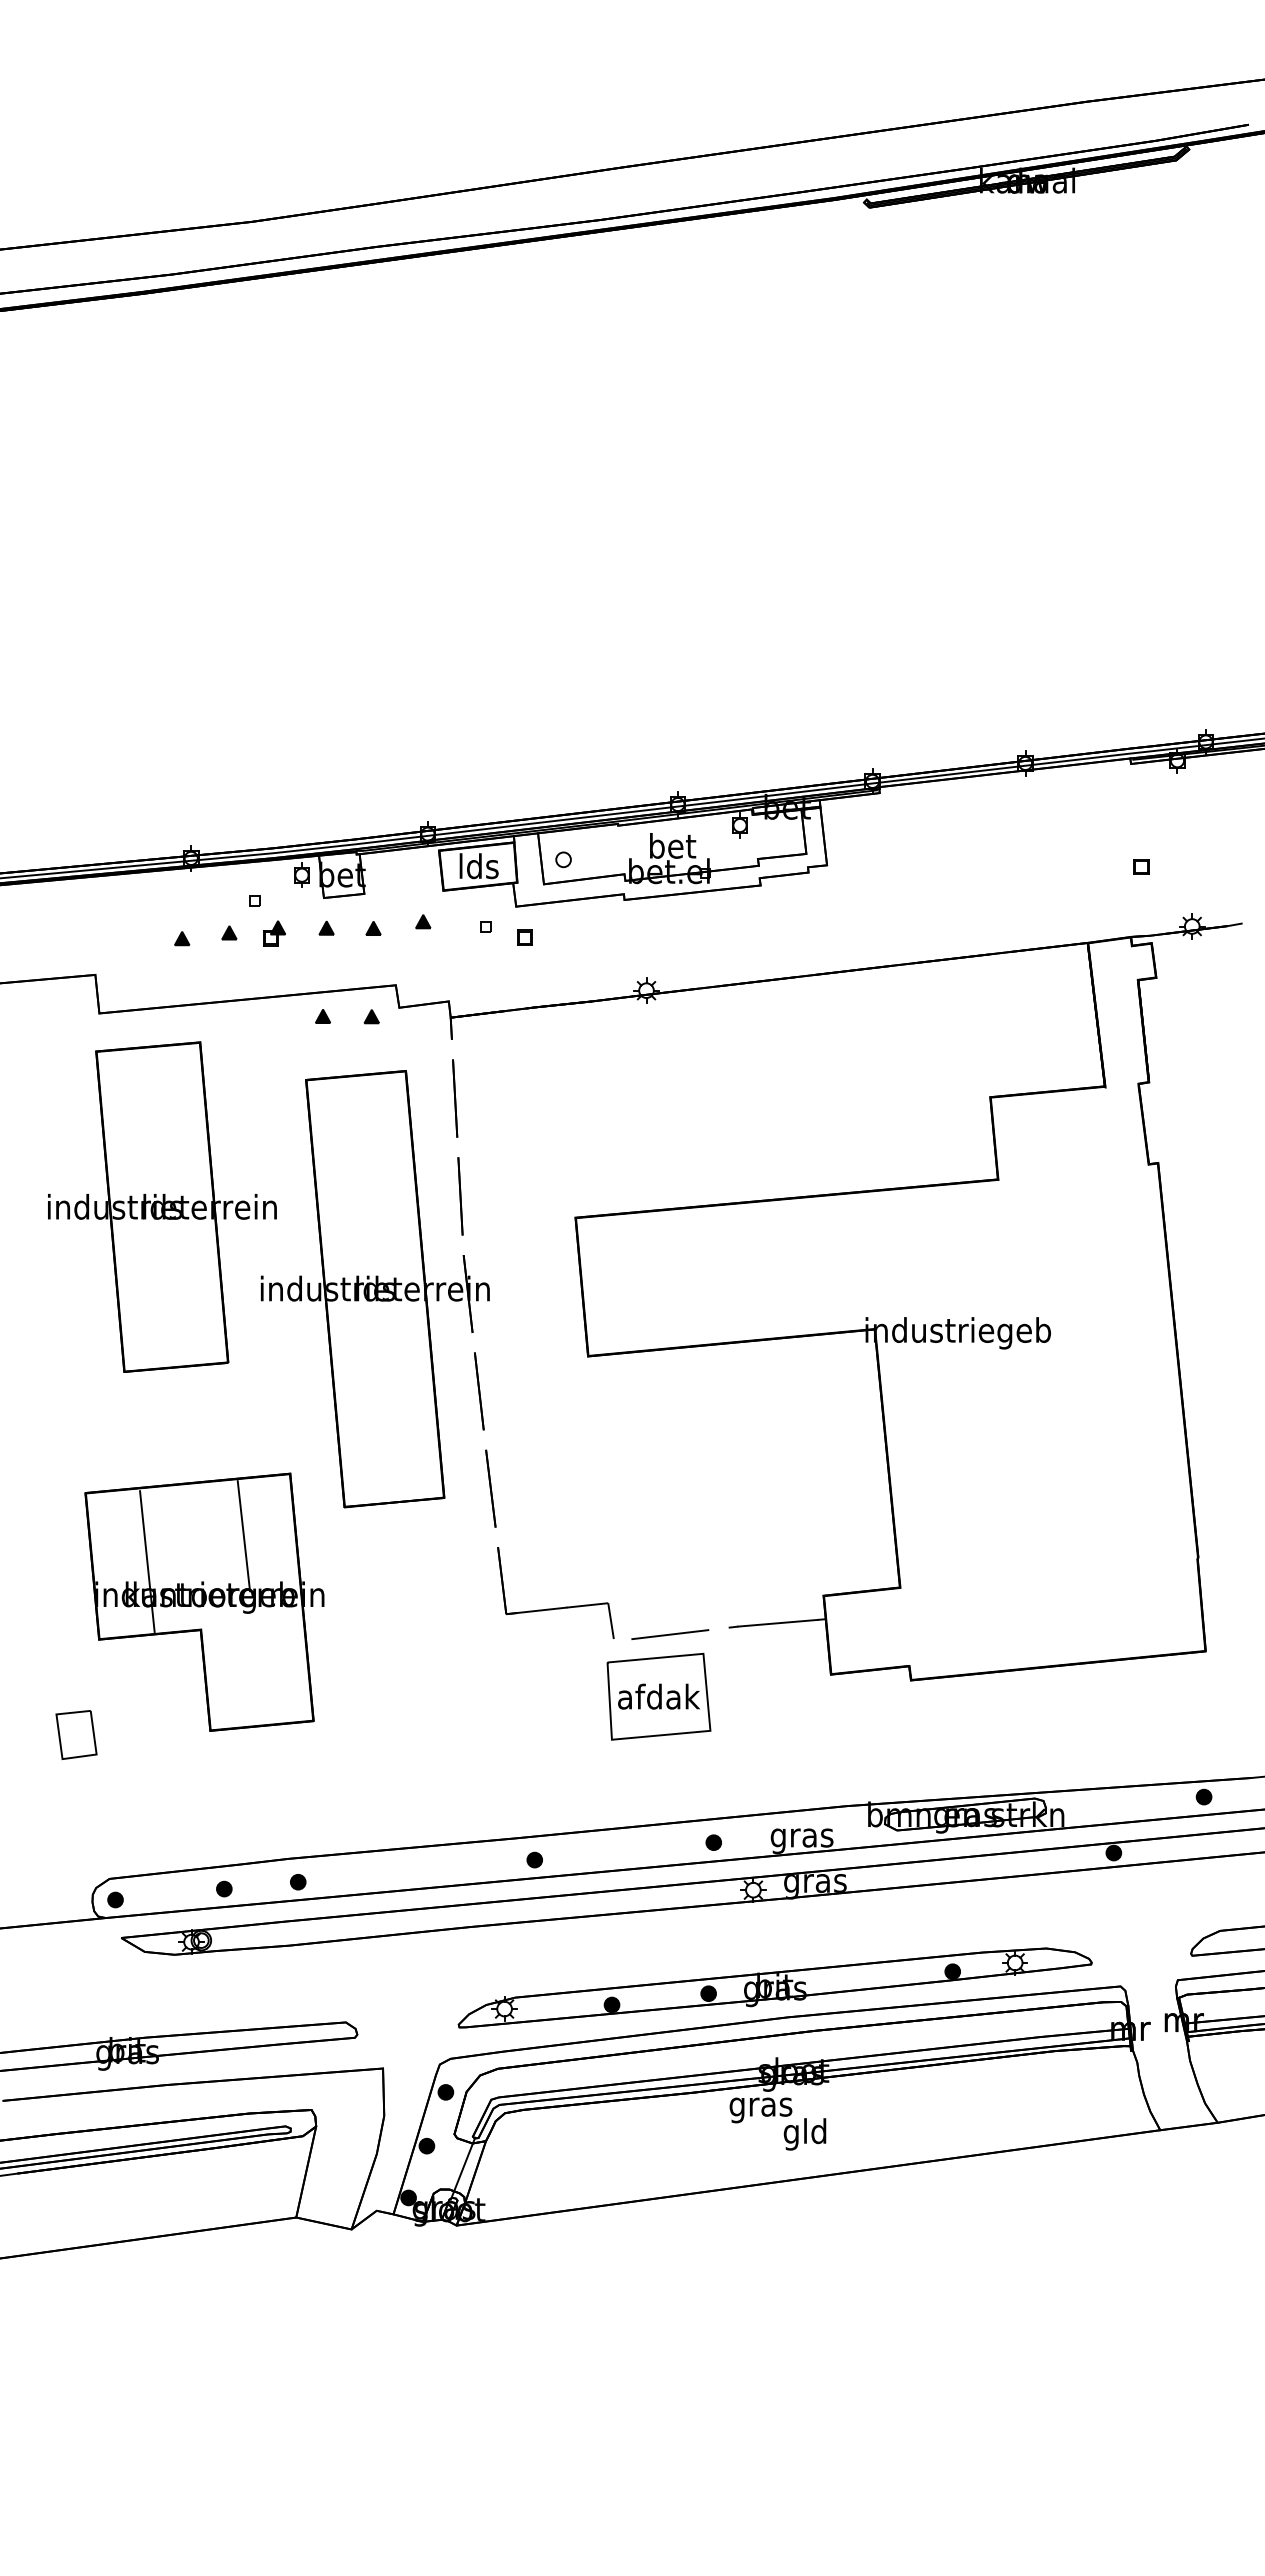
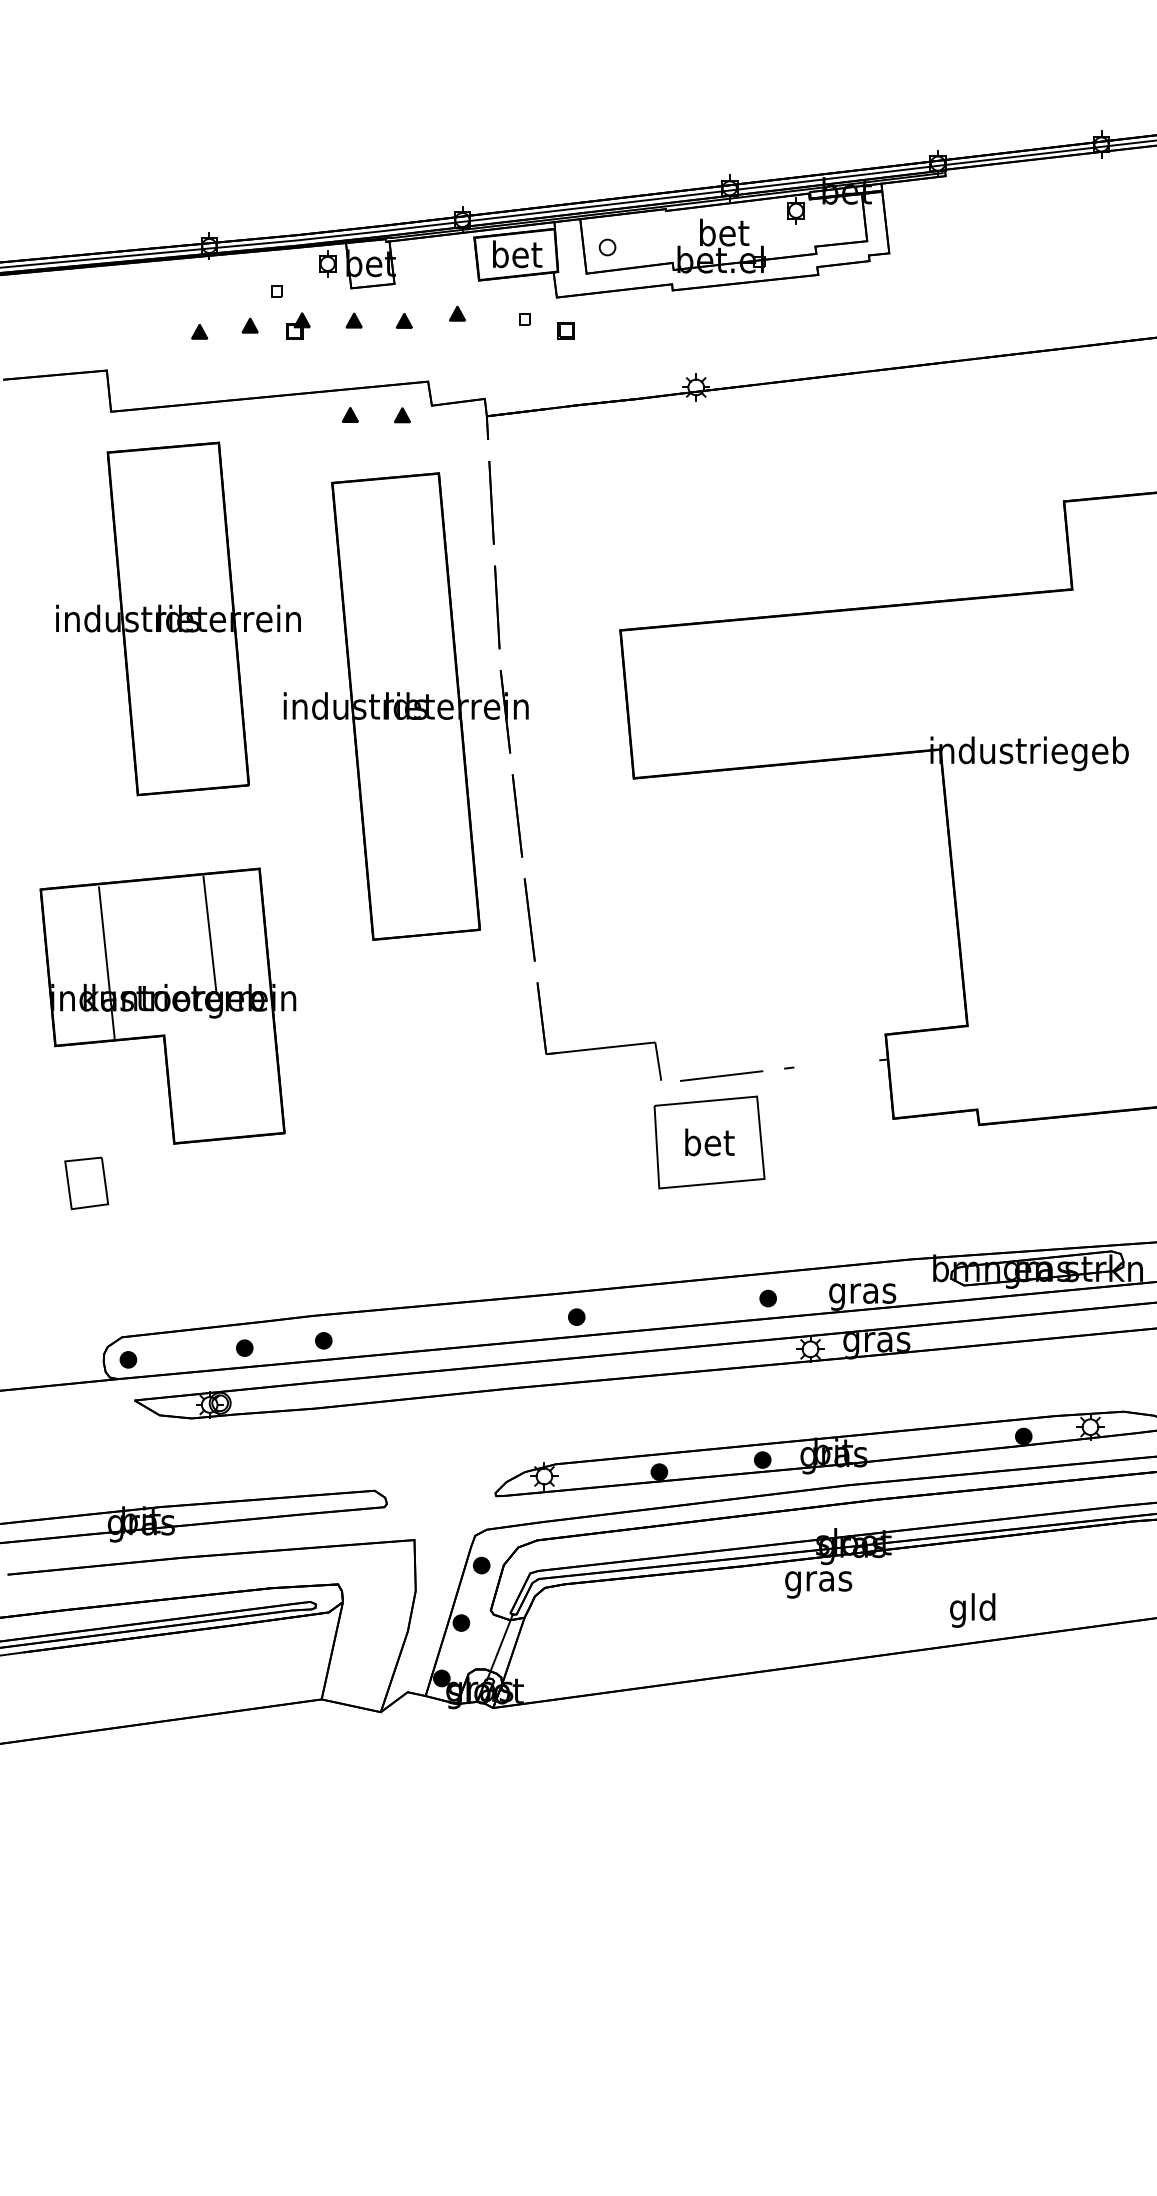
text: (479, 866) -> (517, 254), lds -> bet
part: (204, 1601) -> (167, 1005), moved
line: (777, 1622) -> (836, 1063), removed
text: (658, 1696) -> (709, 1142), afdak -> bet
text: (804, 2134) -> (972, 1610), moved

